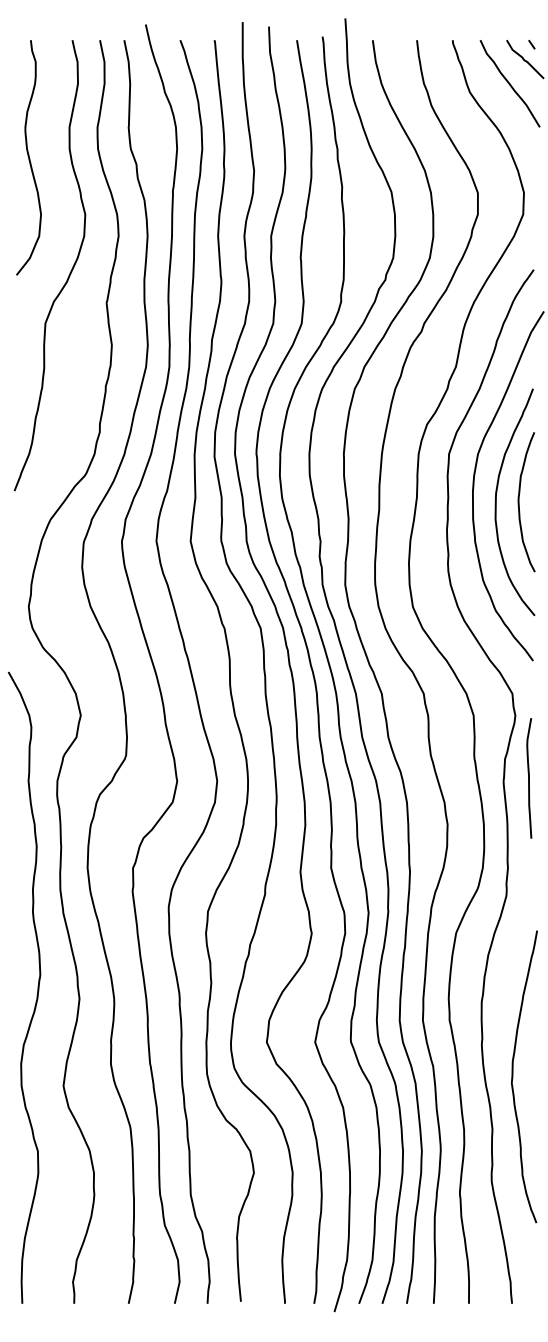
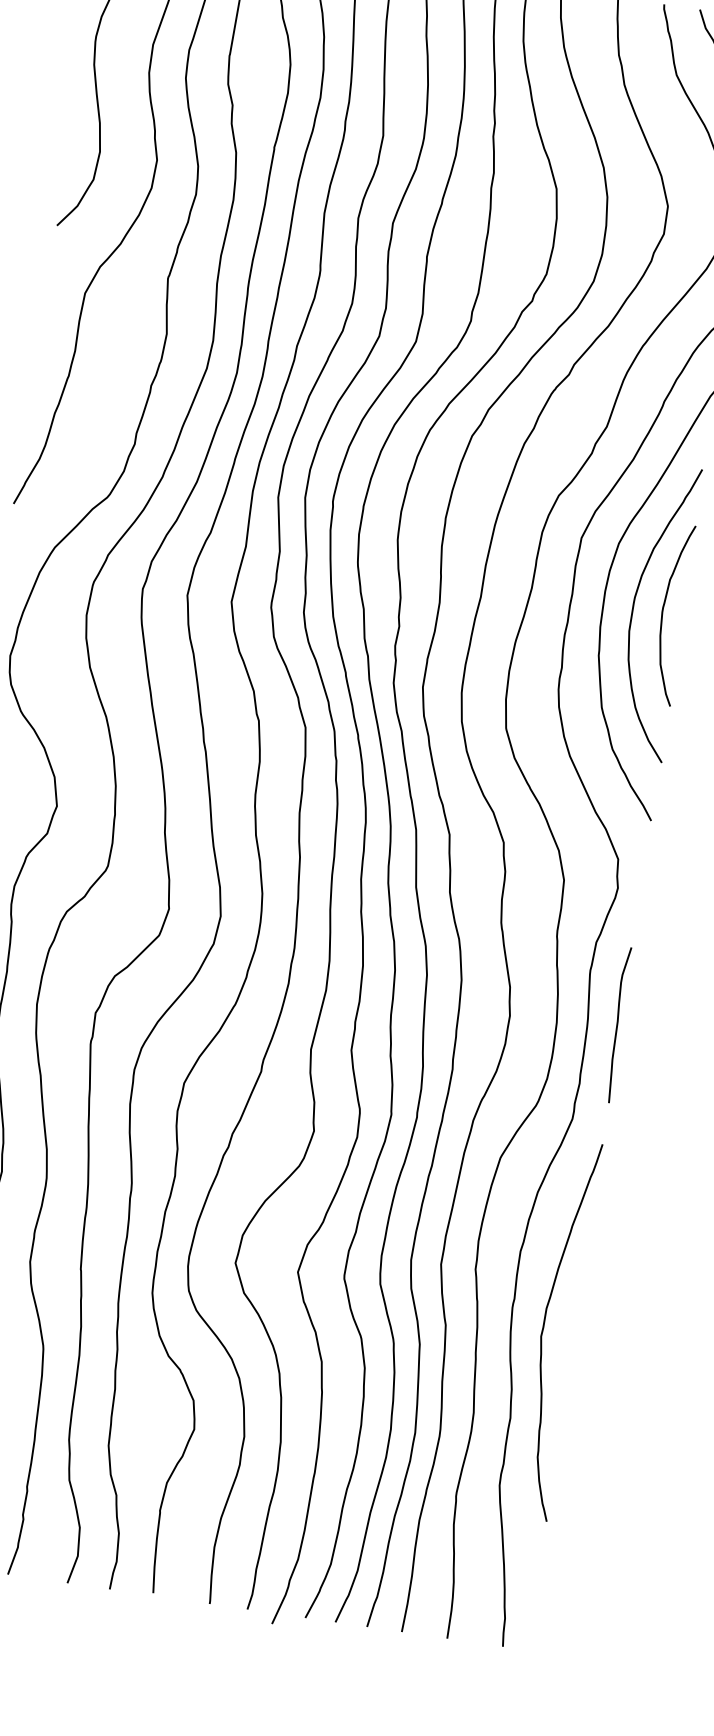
curve: (529, 778) -> (617, 1025), moved
curve: (513, 1076) -> (544, 1328), moved

